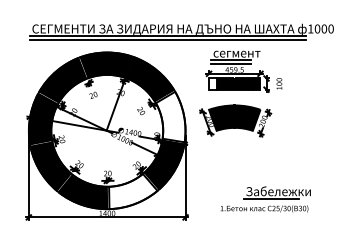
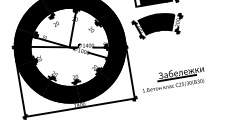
fill: (170, 116) -> (112, 29), added
fill: (133, 191) -> (95, 86), added
part: (265, 199) -> (173, 79), moved

